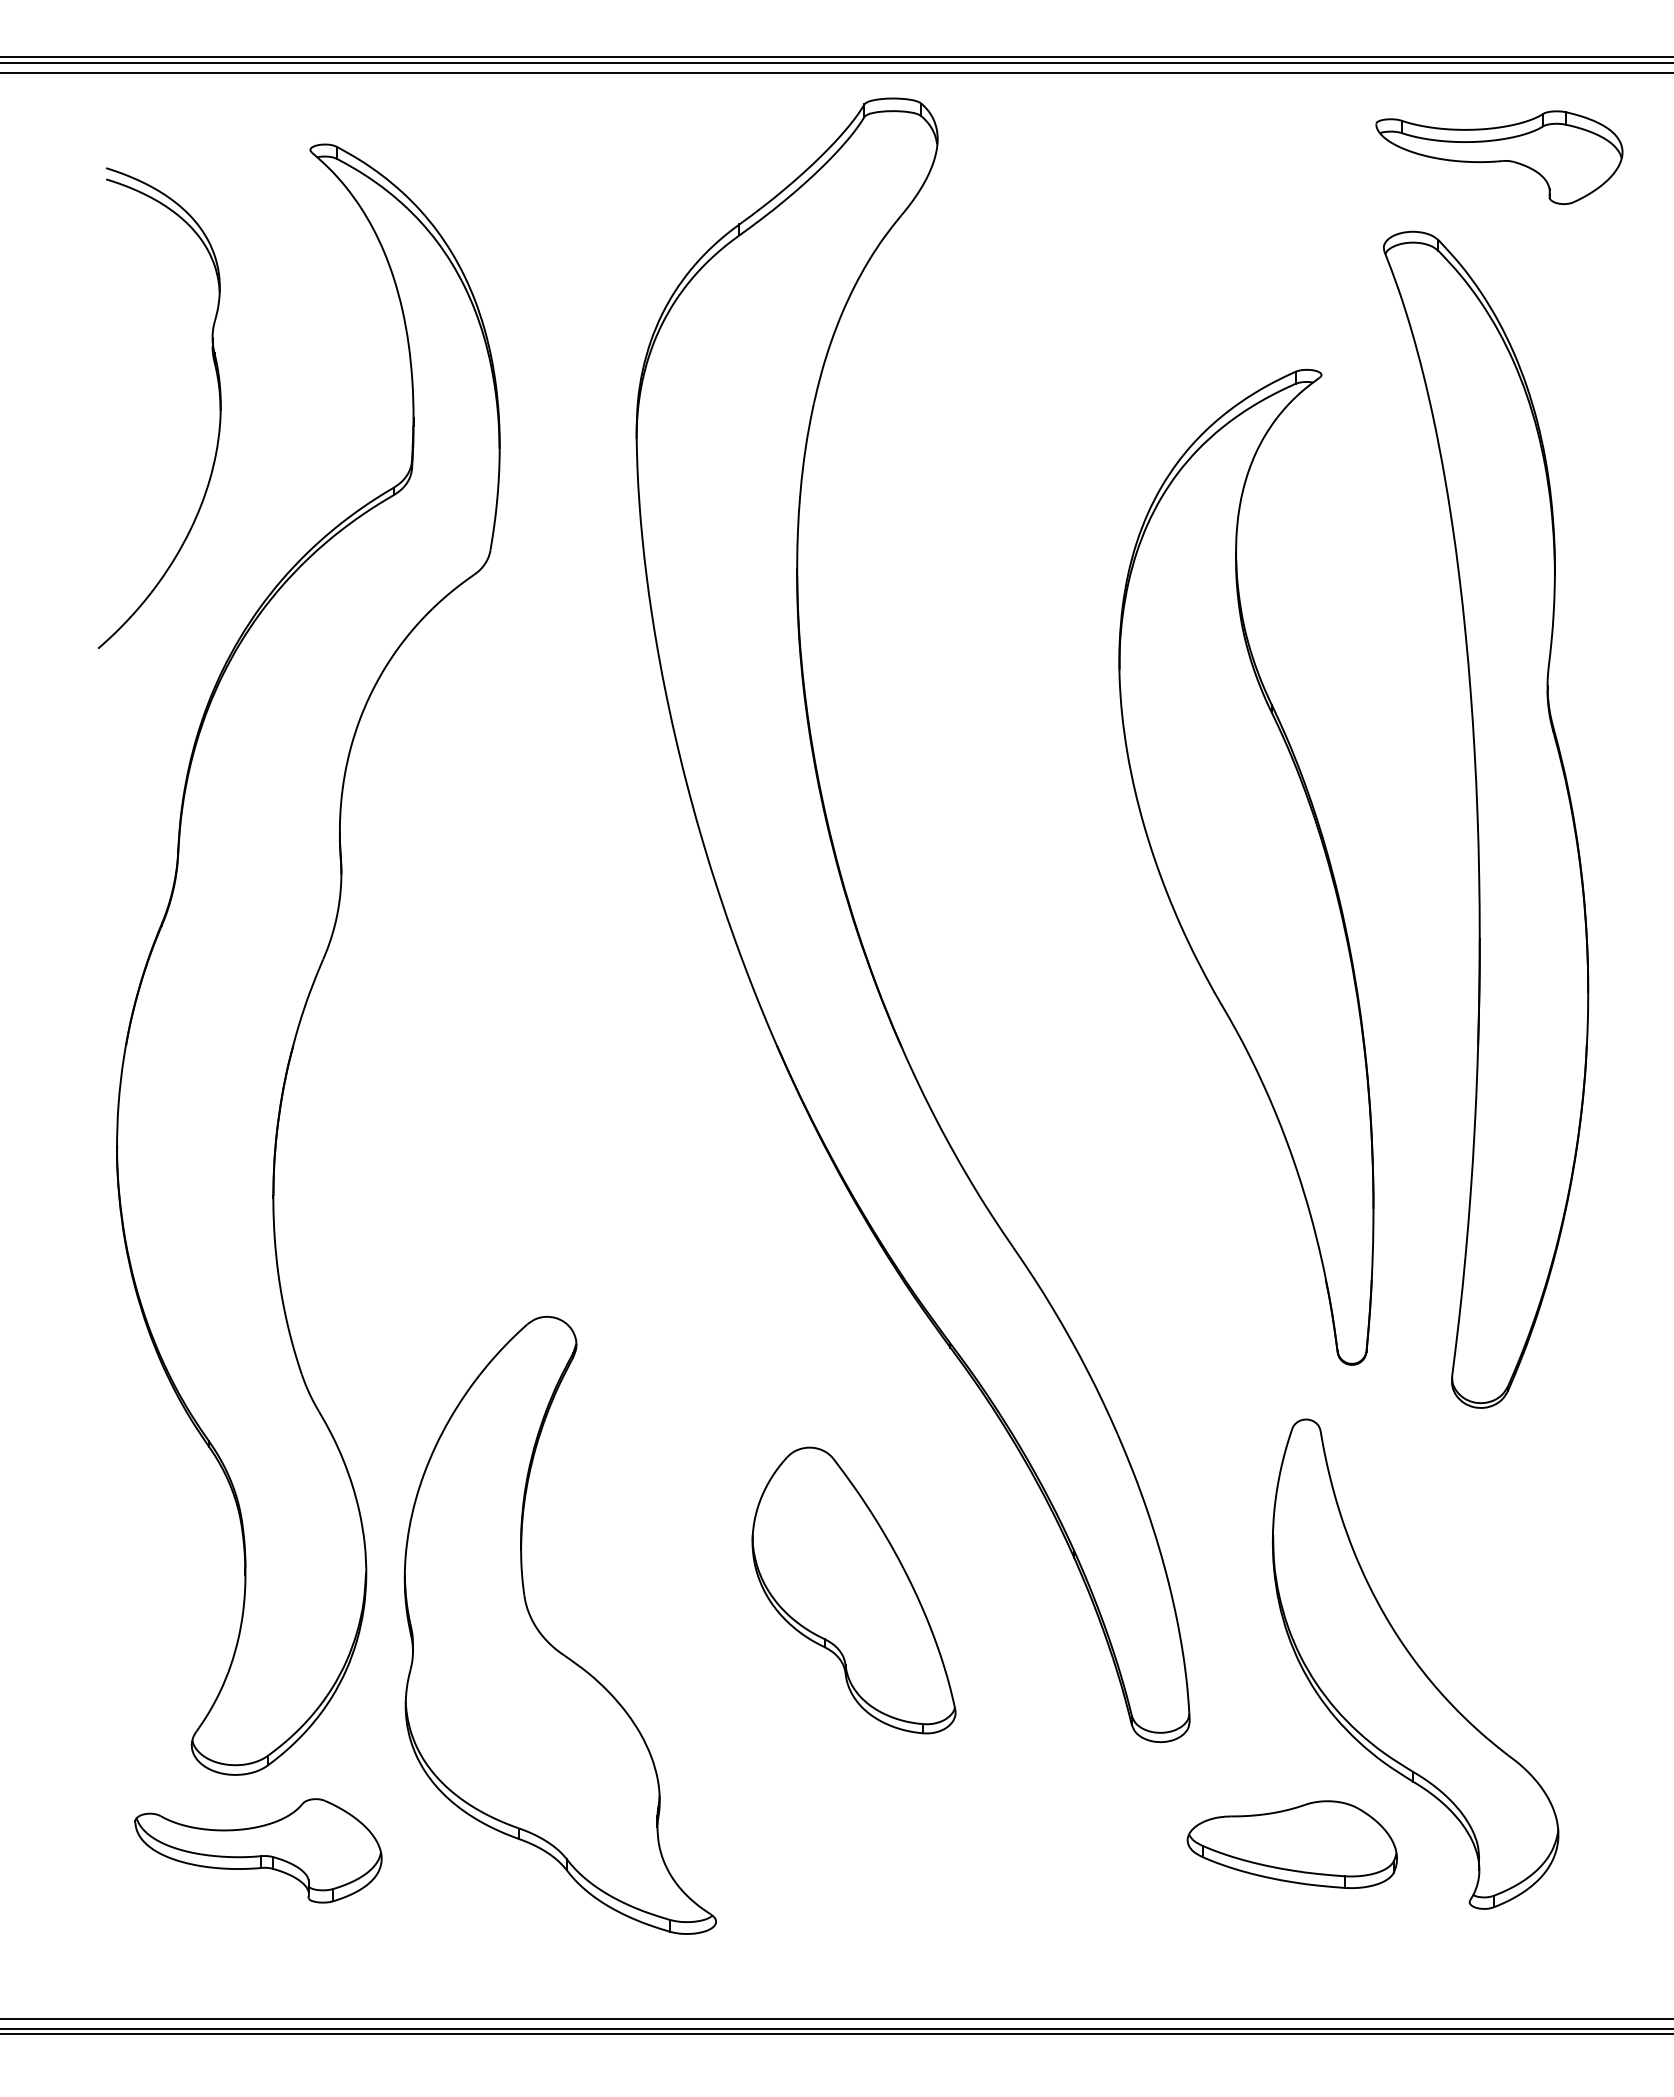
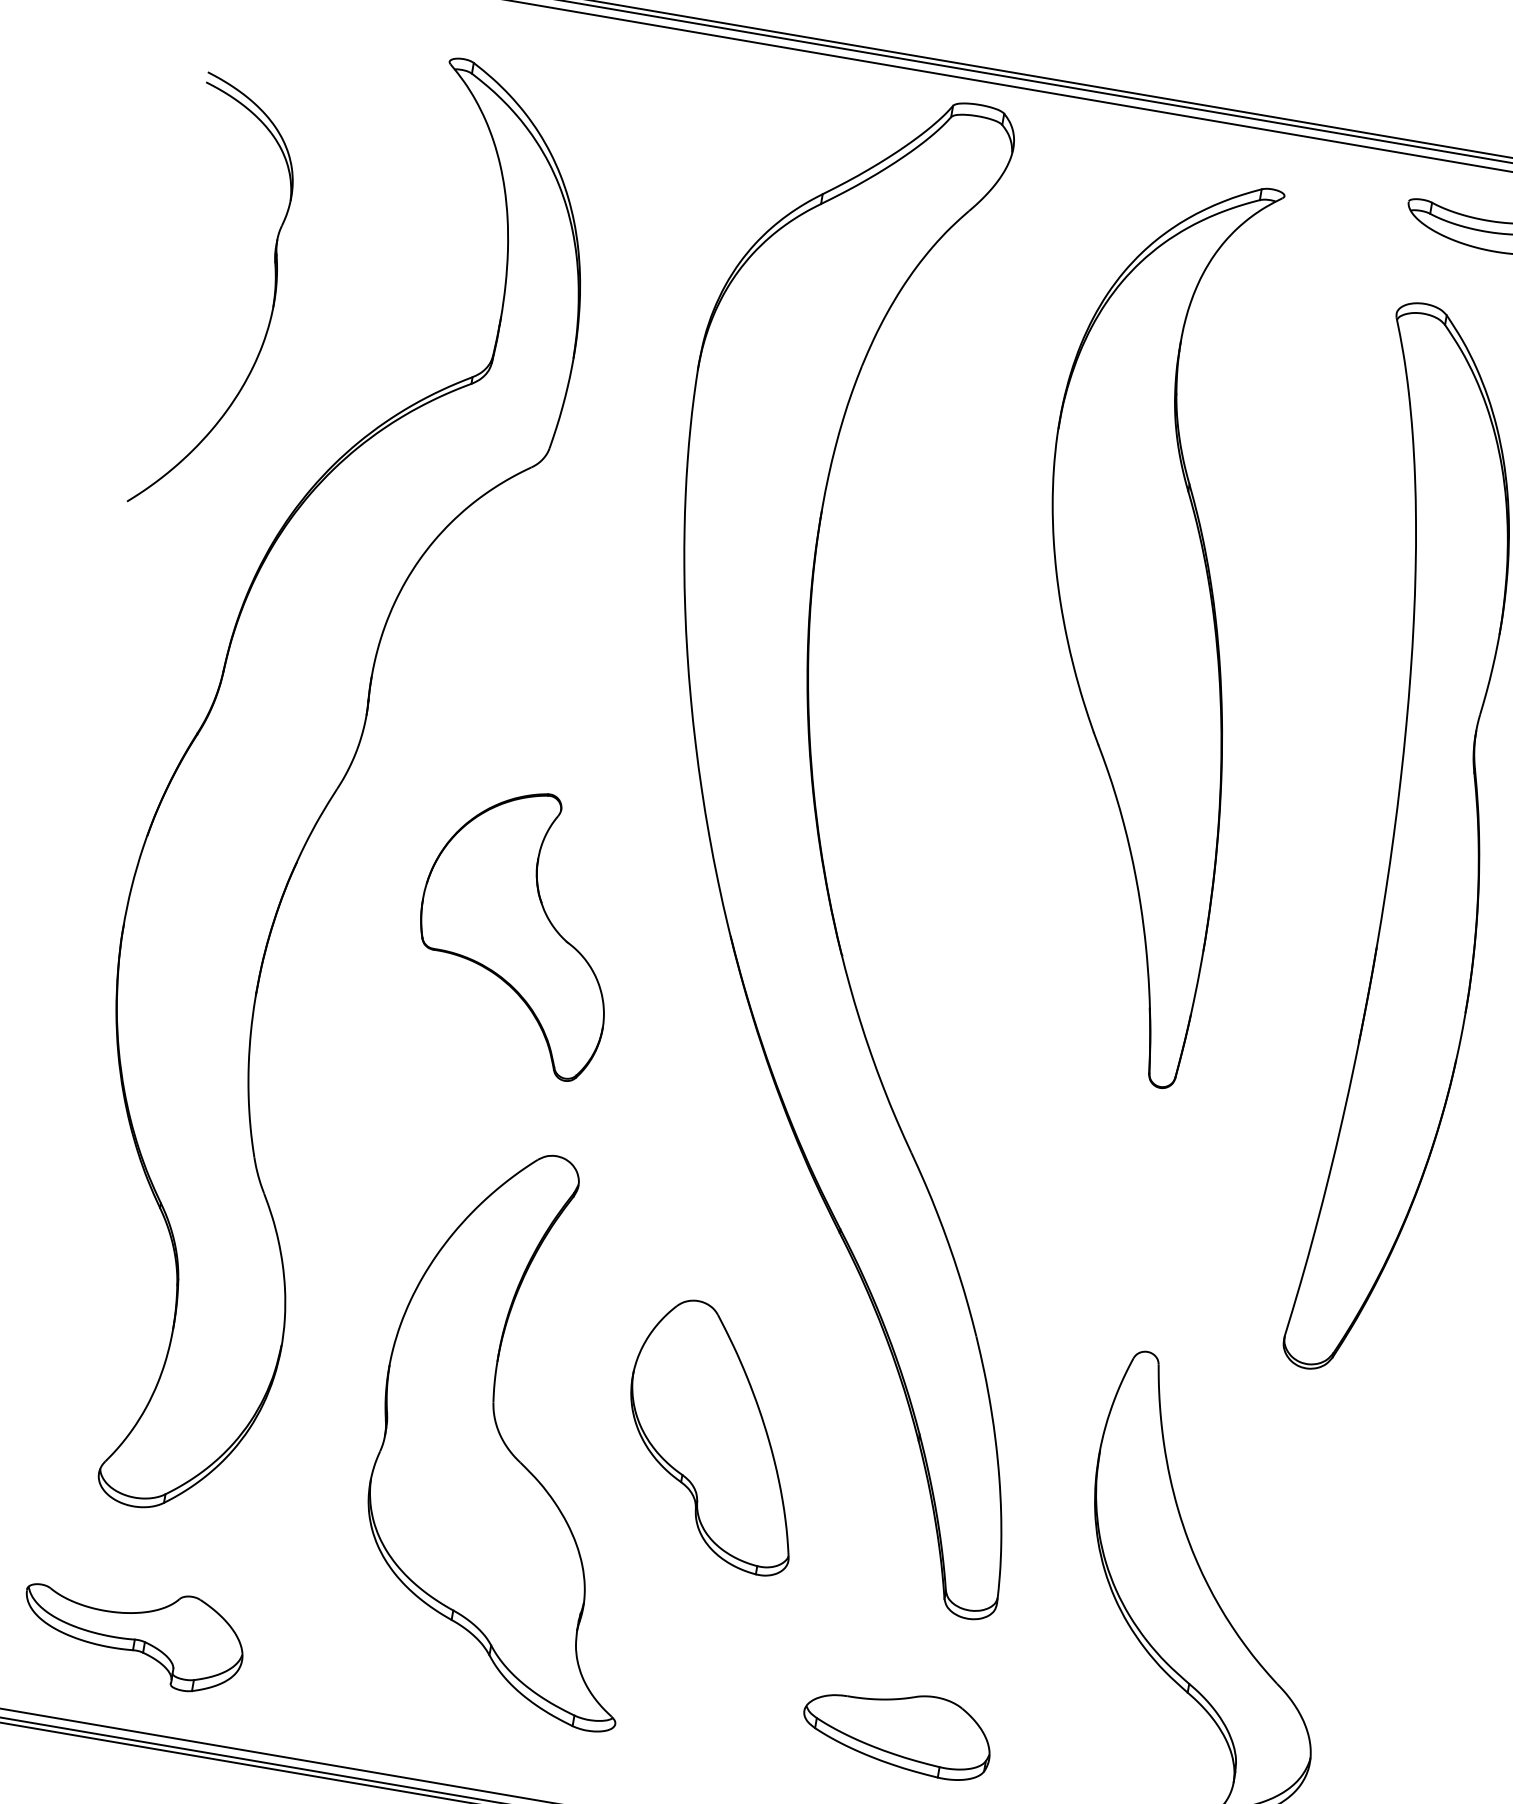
part: (219, 408) -> (272, 304), moved
part: (1246, 866) -> (1142, 625), moved
part: (545, 1079) -> (517, 930), added
part: (545, 1637) -> (505, 1443), moved
part: (1291, 1844) -> (896, 1730), moved
part: (258, 1850) -> (133, 1634), moved

